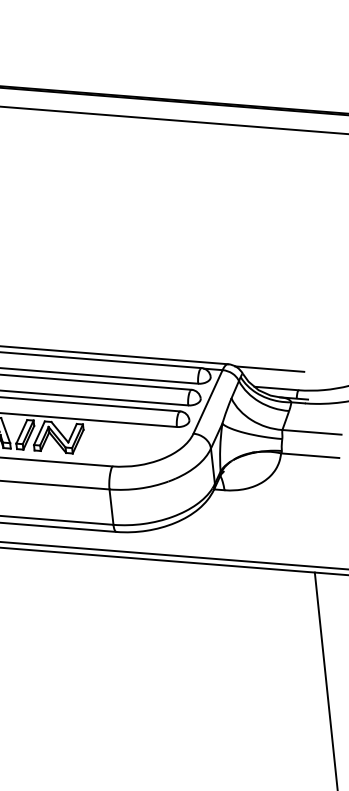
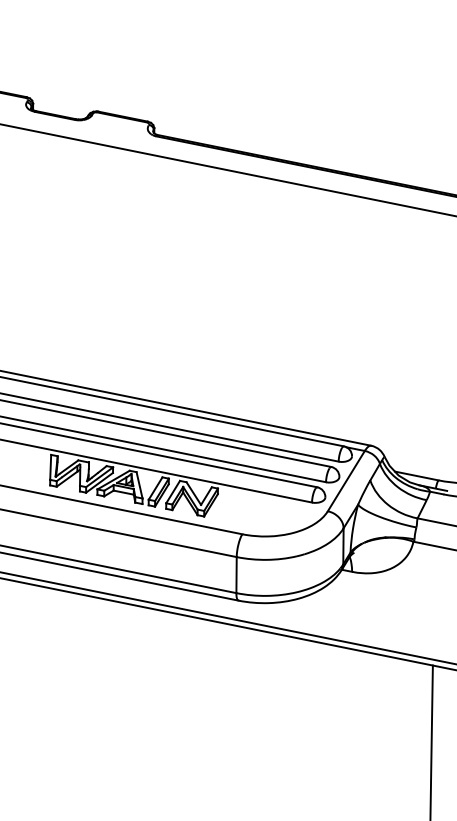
line: (268, 369) -> (411, 455), removed

